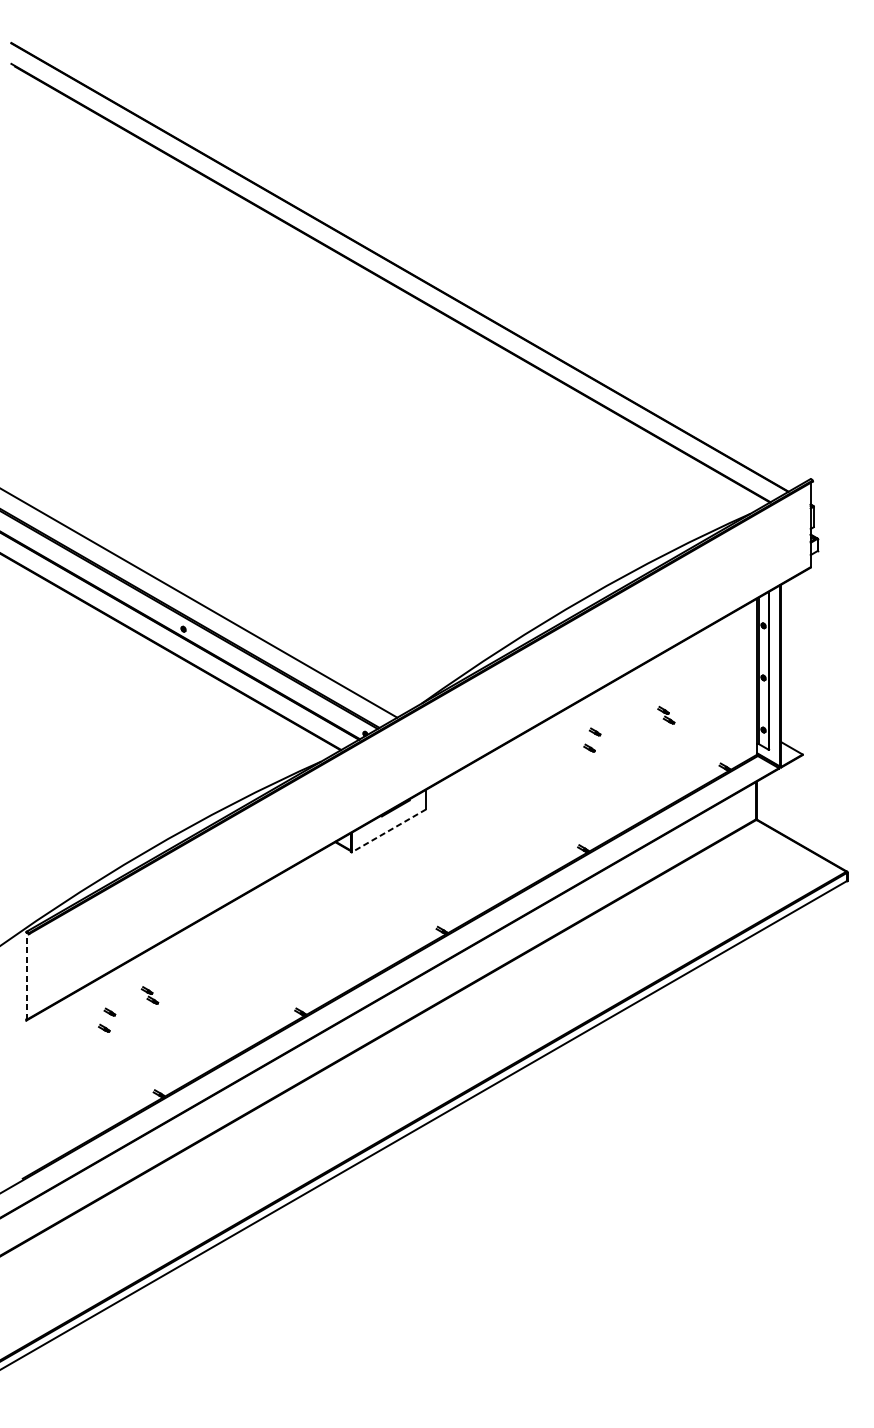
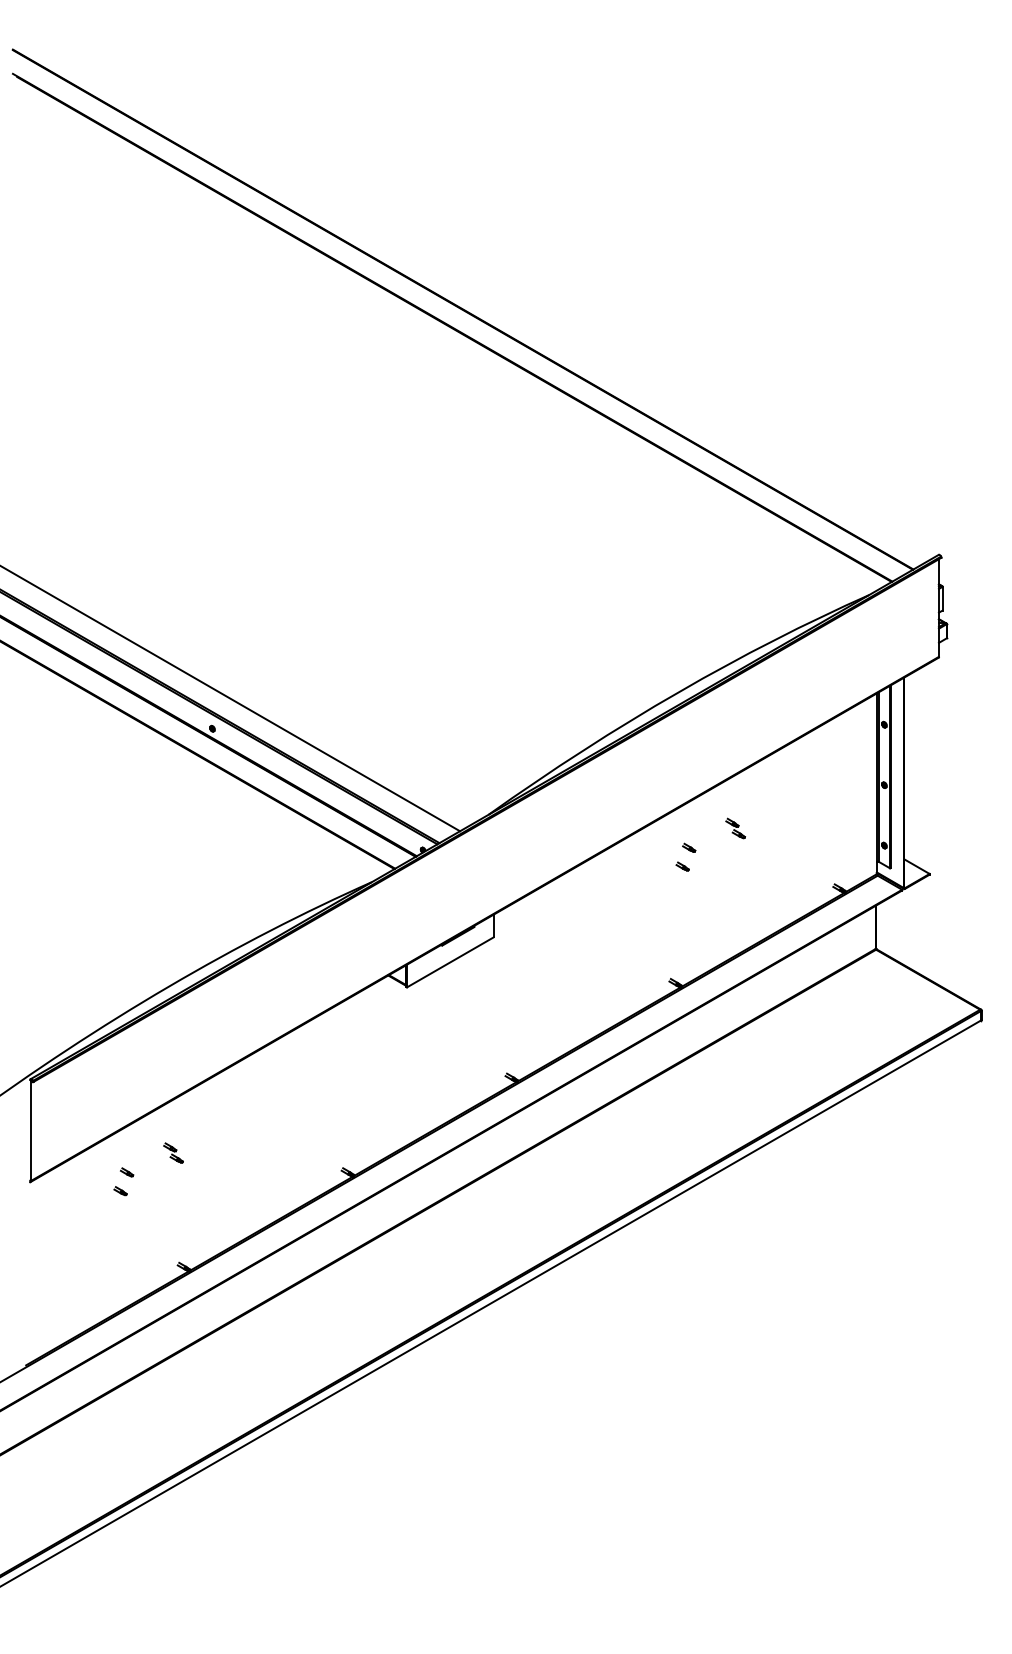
part: (666, 715) -> (735, 828), moved
line: (389, 830) -> (450, 962), dashed -> solid
line: (26, 975) -> (30, 1130), dashed -> solid

